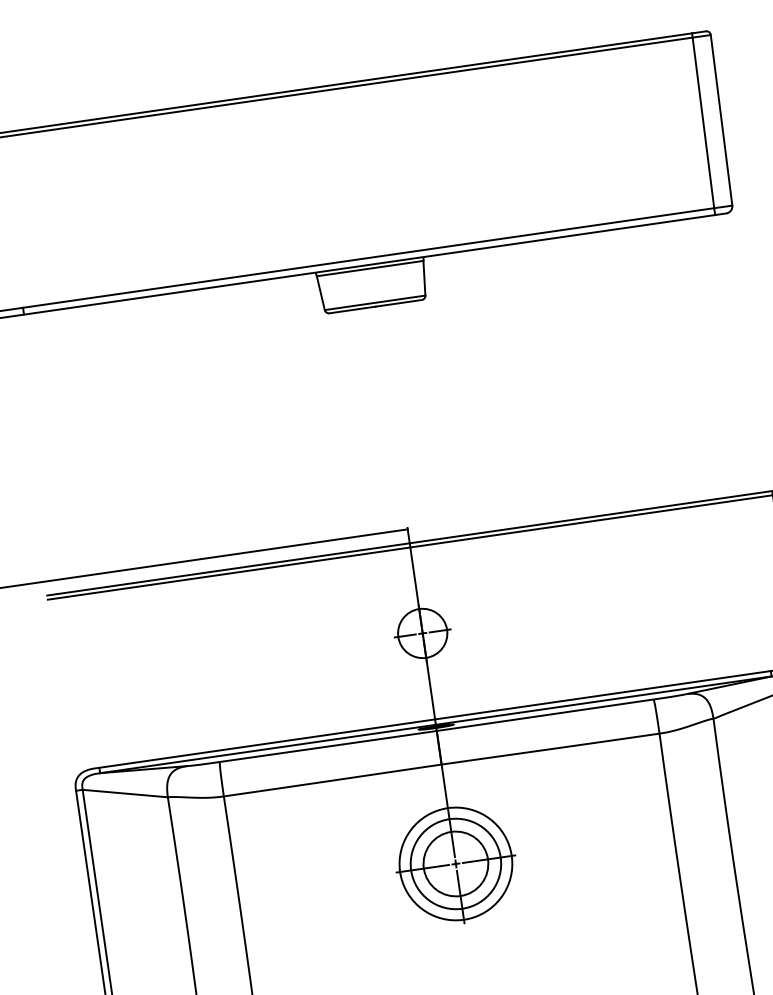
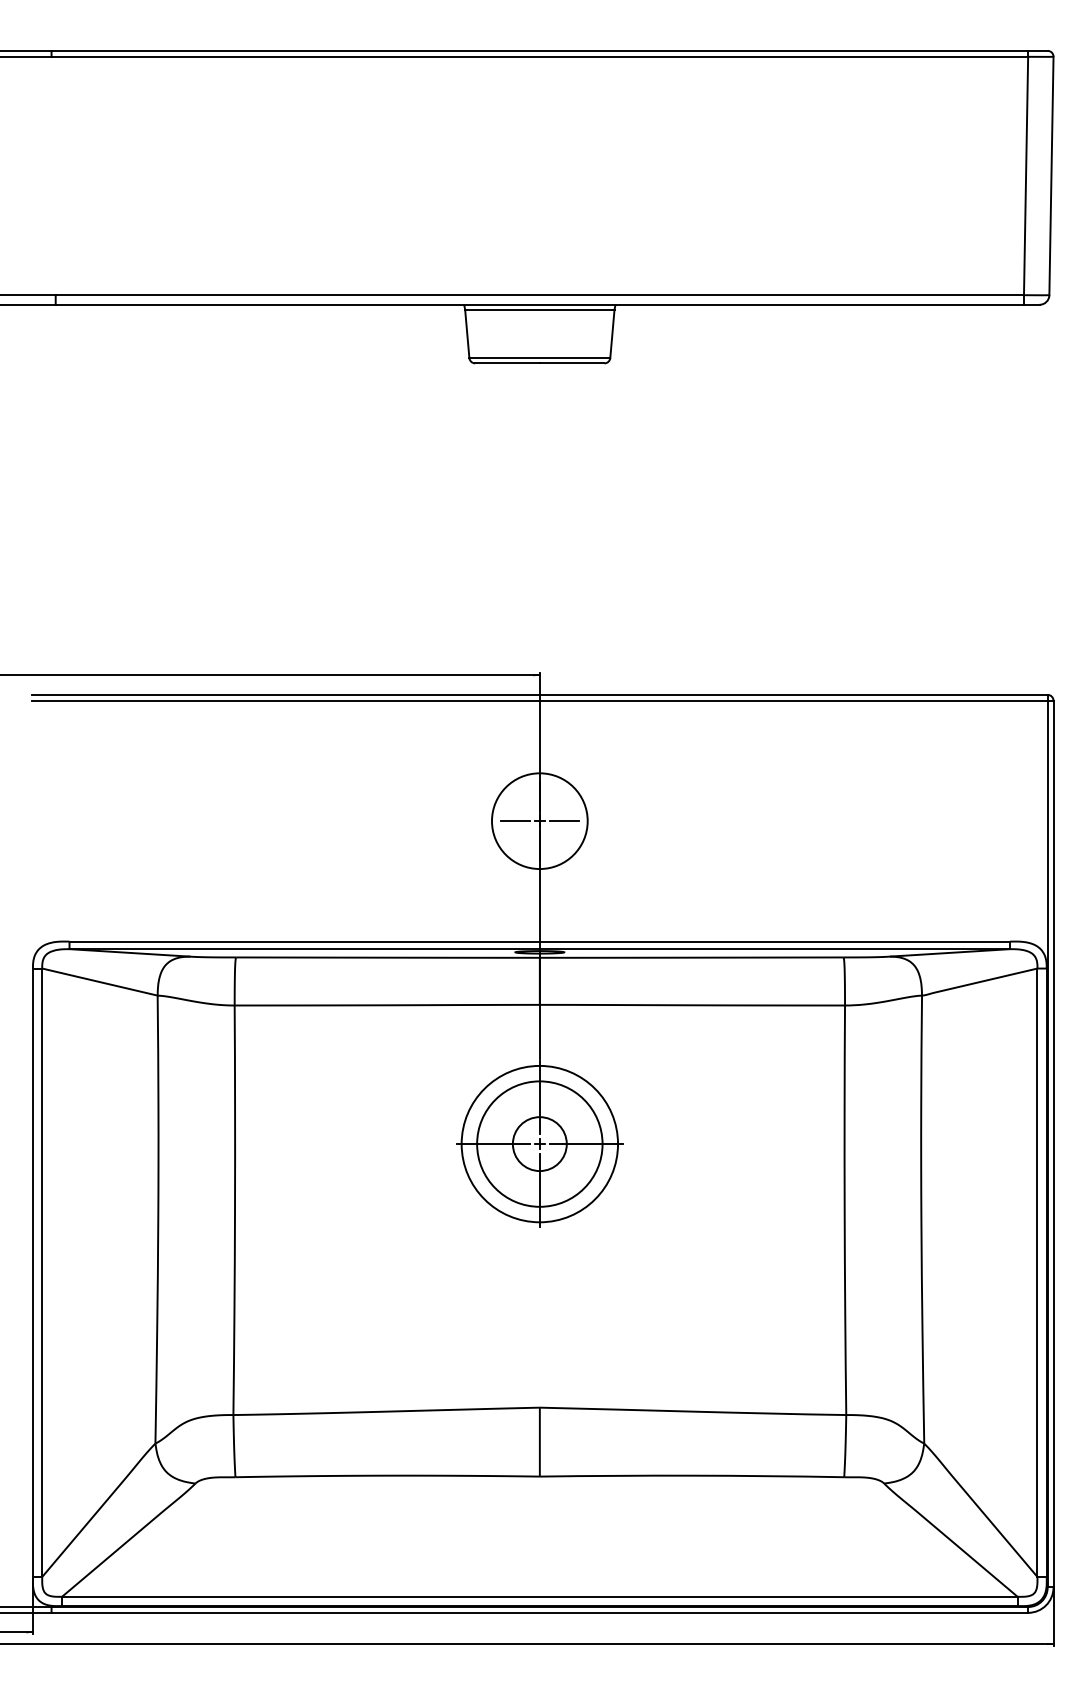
circle: (422, 633) -> (539, 821), size x1.4
circle: (455, 864) -> (539, 1144), size x0.6

